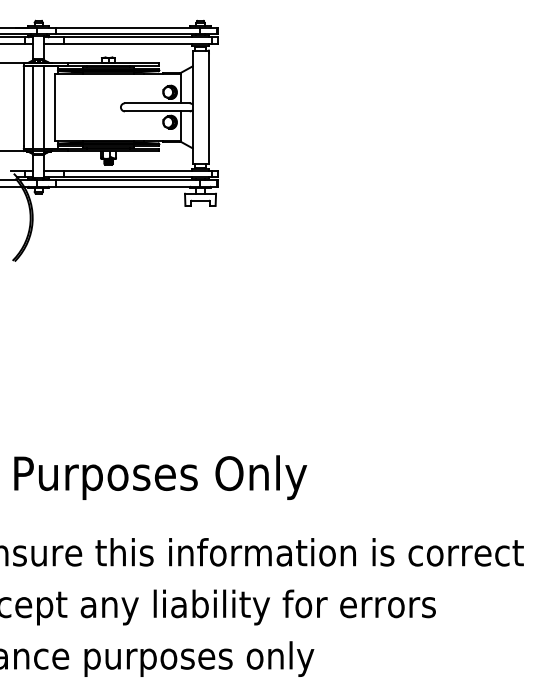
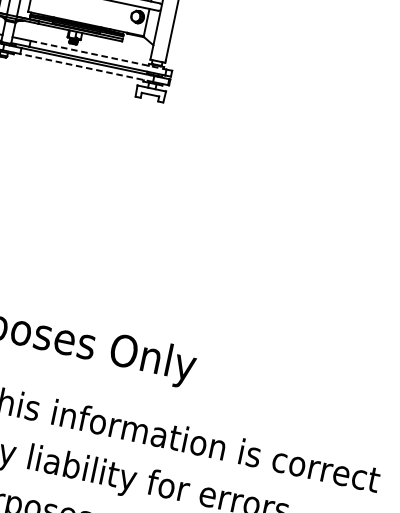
line: (137, 170) -> (98, 54), solid -> dashed
line: (127, 186) -> (86, 67), solid -> dashed

